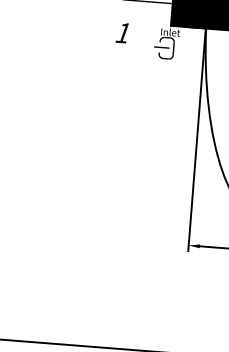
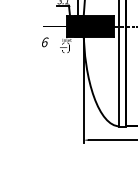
text: (122, 33) -> (44, 42), 1 -> 6

